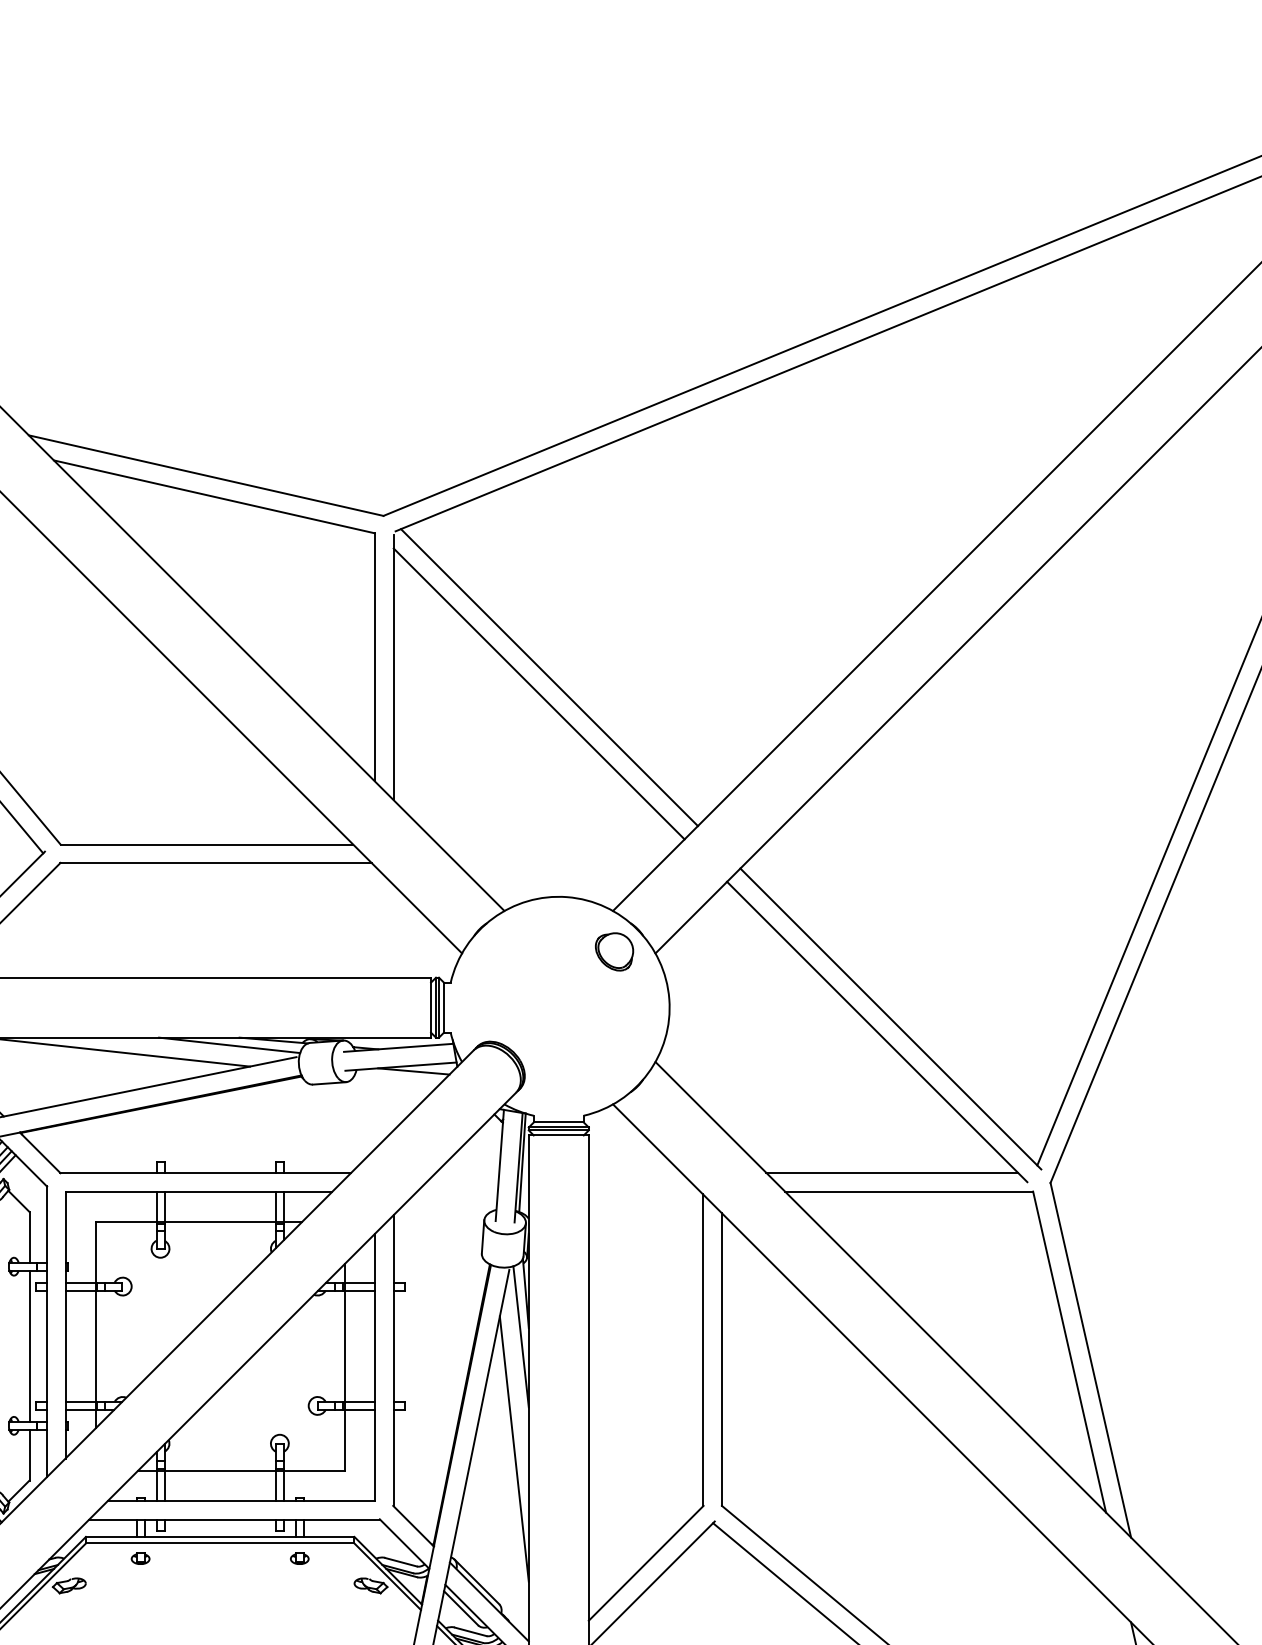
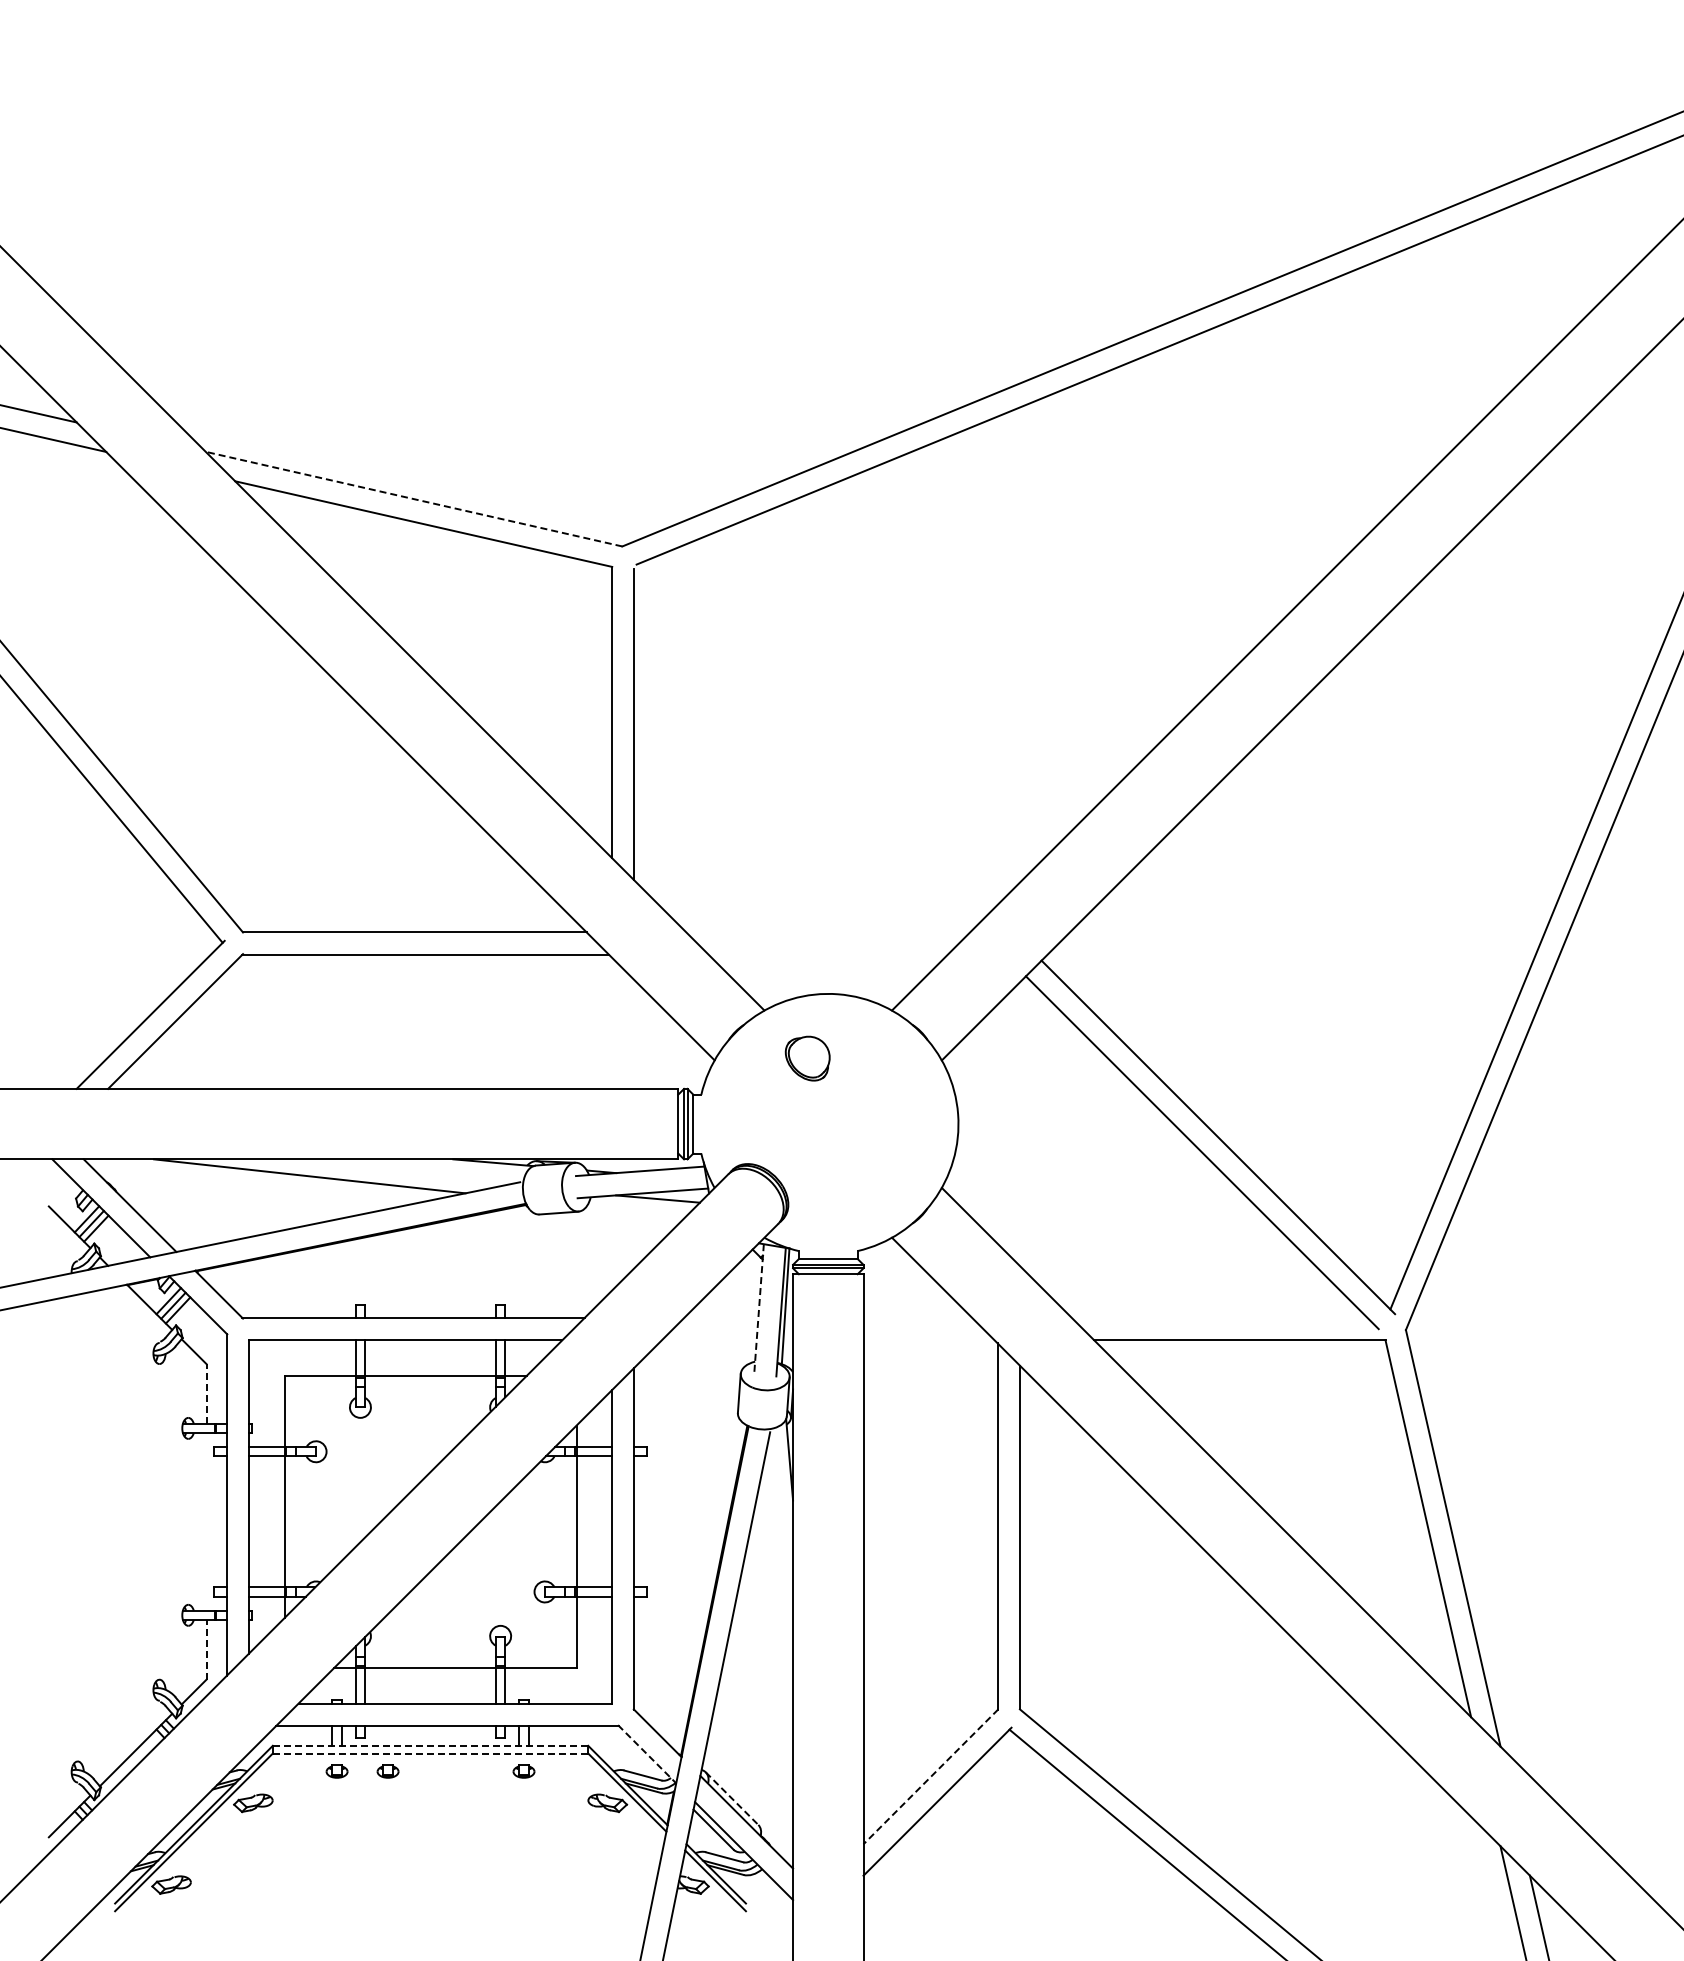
line: (206, 475) -> (414, 499), solid -> dashed
line: (548, 677) -> (816, 736), removed
line: (539, 693) -> (805, 755), removed
part: (614, 951) -> (807, 1058), moved
line: (229, 1045) -> (441, 1168), removed
line: (499, 1165) -> (758, 1309), solid -> dashed
line: (891, 1173) -> (1219, 1318), removed
line: (29, 1236) -> (206, 1393), solid -> dashed
line: (520, 1336) -> (783, 1510), removed
line: (29, 1345) -> (206, 1521), removed
line: (514, 1448) -> (776, 1642), removed
line: (29, 1454) -> (206, 1649), solid -> dashed
line: (220, 1536) -> (430, 1745), solid -> dashed
line: (220, 1543) -> (430, 1753), solid -> dashed
line: (404, 1544) -> (647, 1754), solid -> dashed
part: (183, 1558) -> (387, 1771), added
line: (645, 1563) -> (930, 1777), solid -> dashed
line: (477, 1581) -> (732, 1798), solid -> dashed

